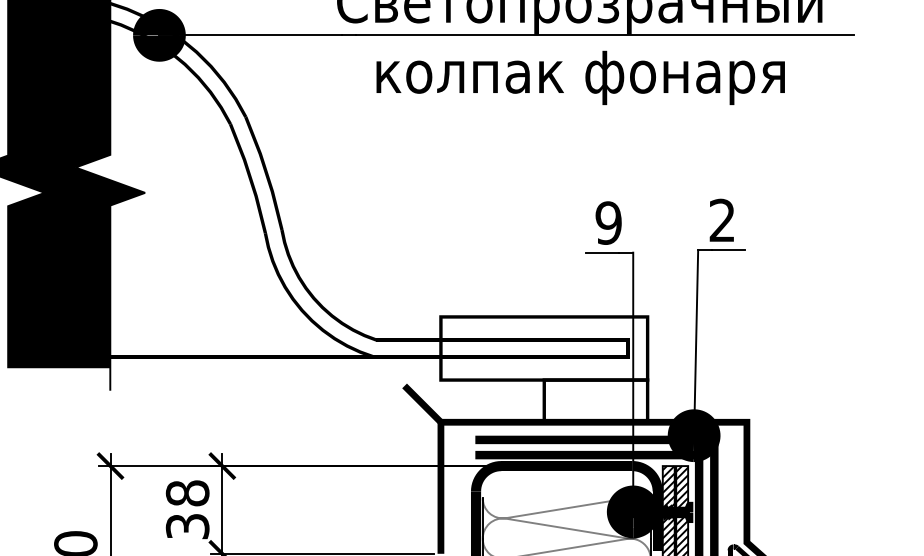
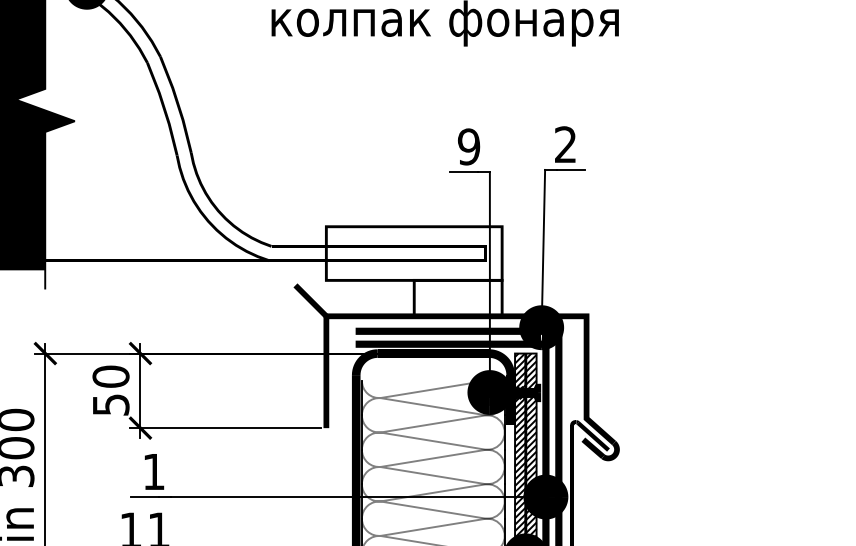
text: (187, 509) -> (110, 390), 38 -> 50

